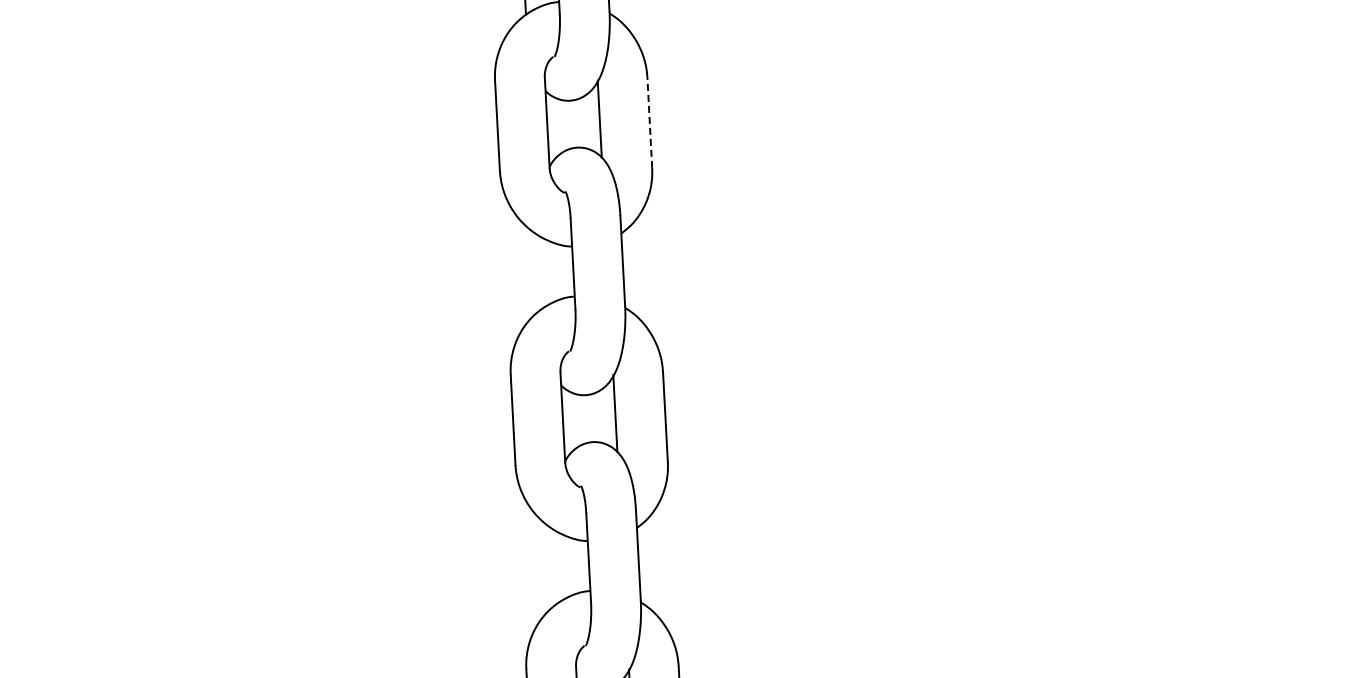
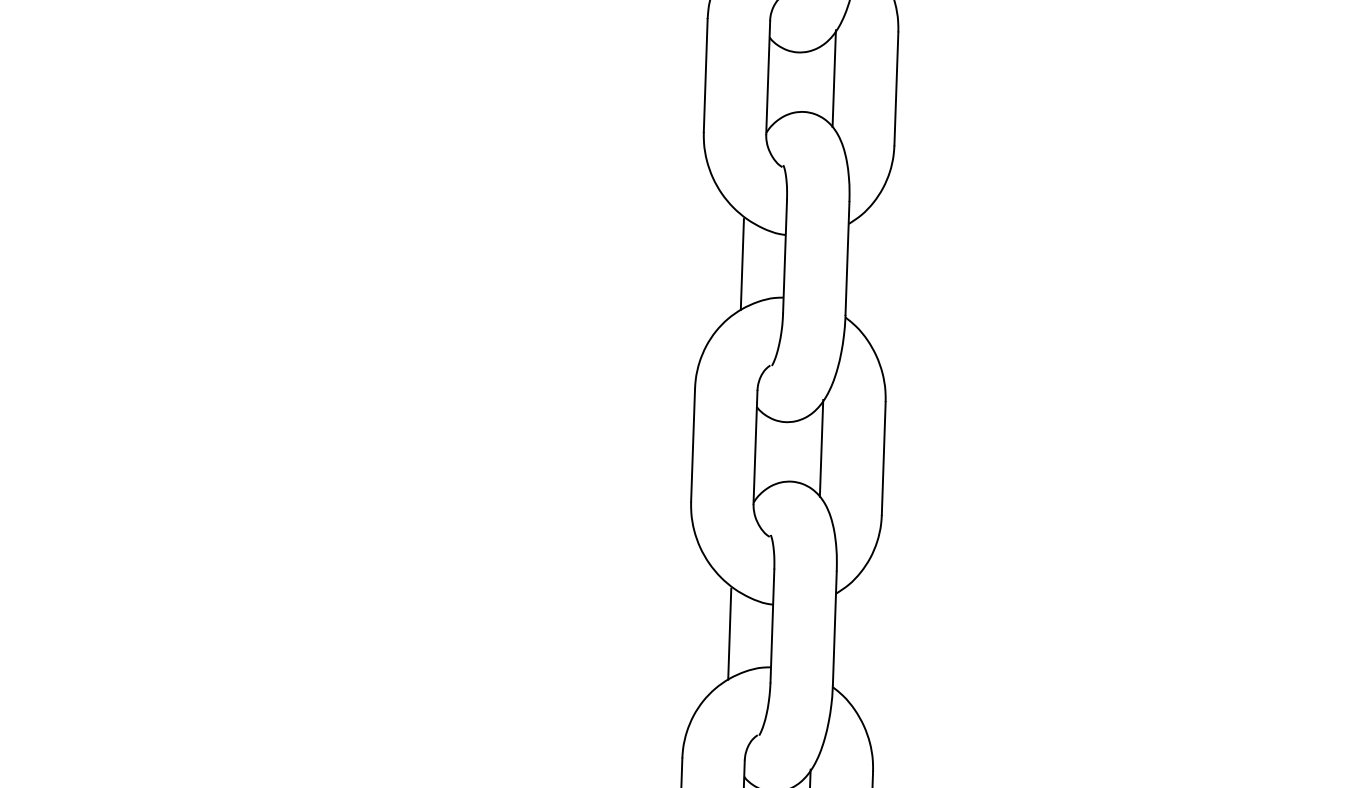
line: (649, 122) -> (896, 88), dashed -> solid
line: (539, 272) -> (742, 263), added
line: (555, 567) -> (729, 634), added

